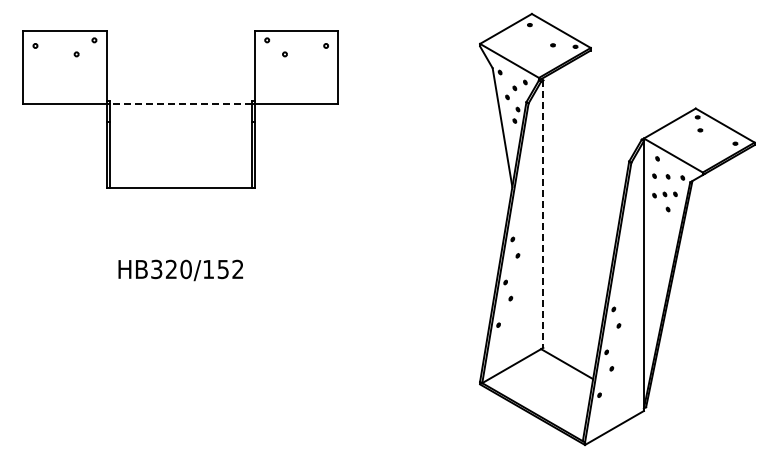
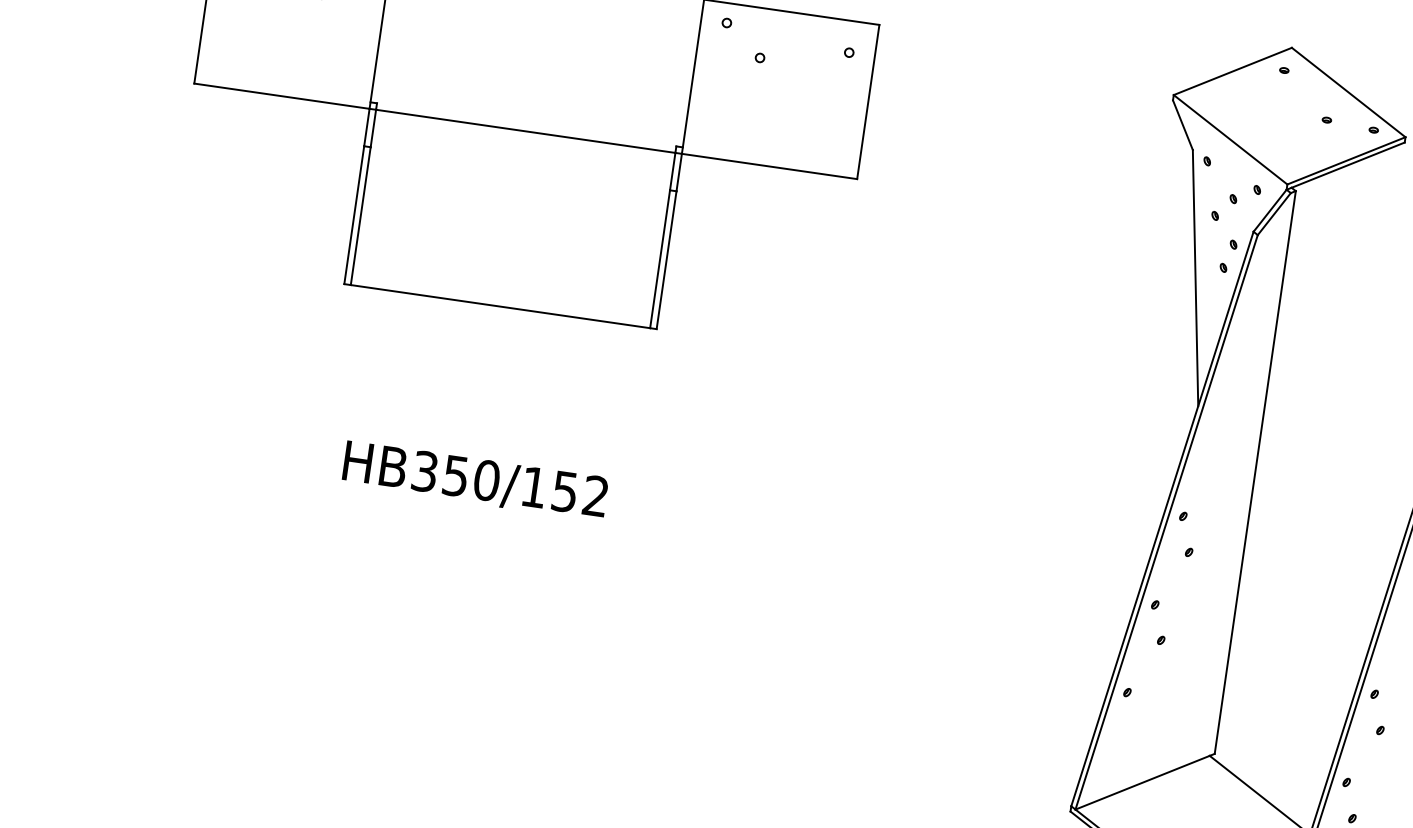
line: (180, 104) -> (524, 131), dashed -> solid
line: (543, 214) -> (1255, 473), dashed -> solid
text: (171, 269) -> (455, 476), HB320/152 -> HB350/152

